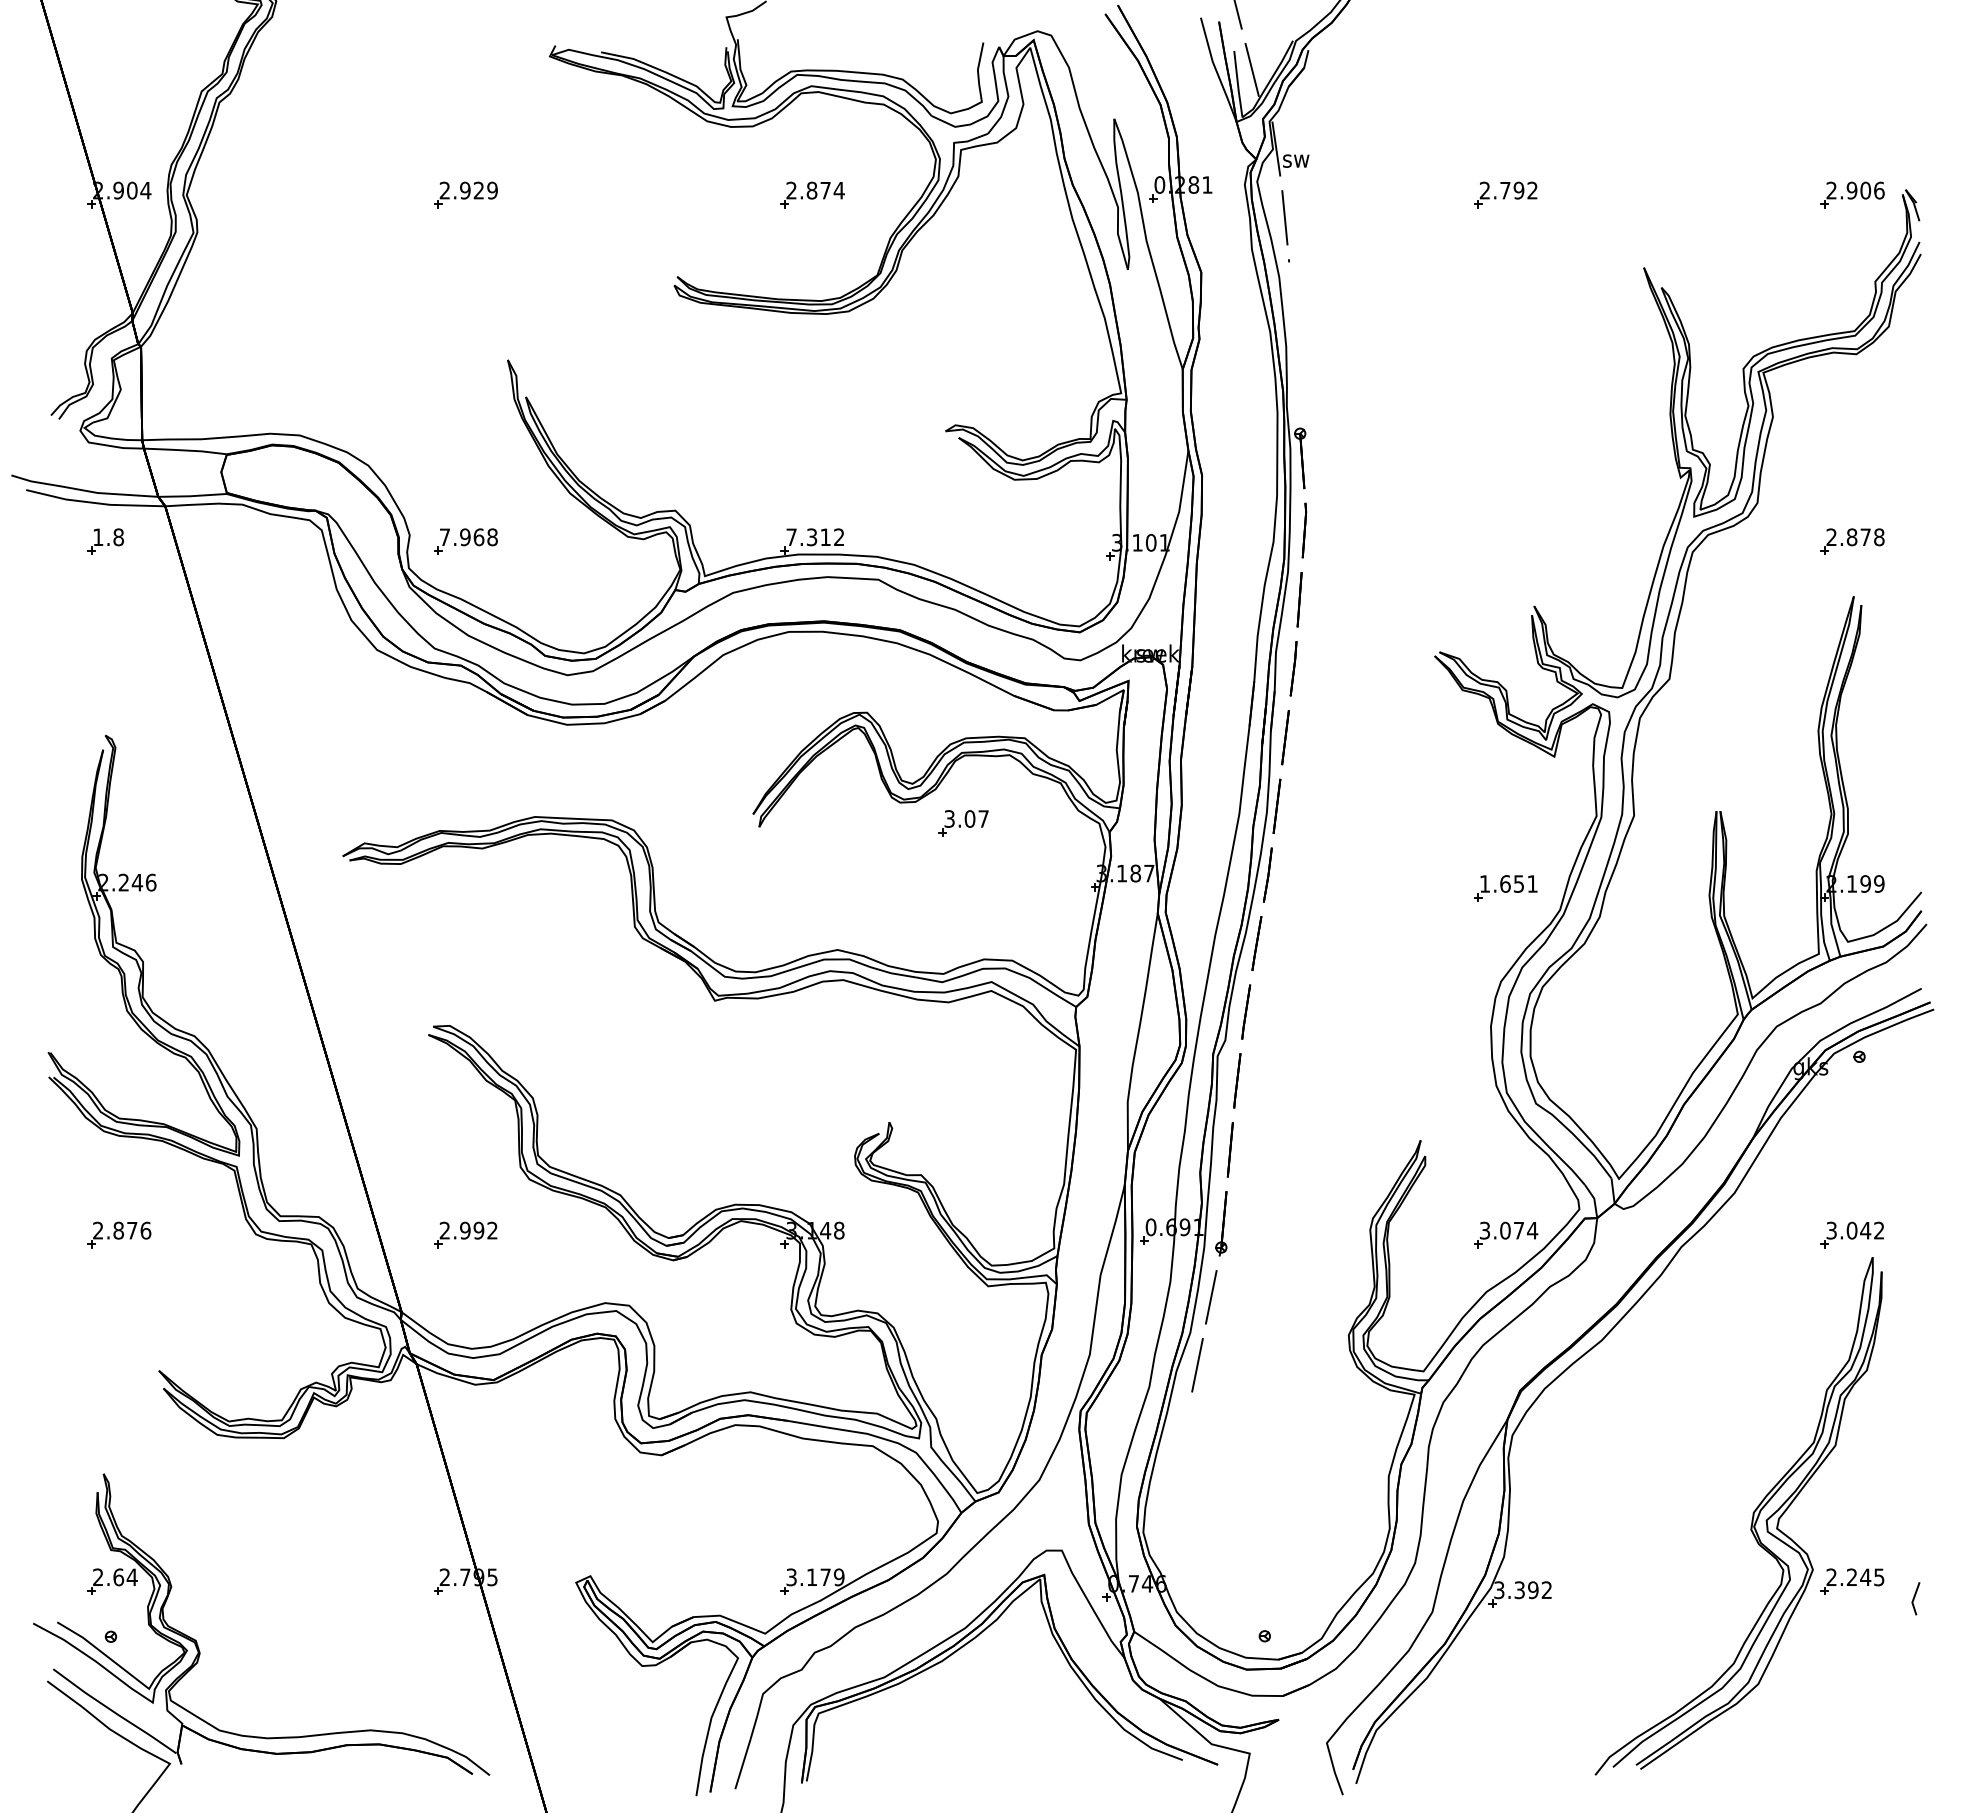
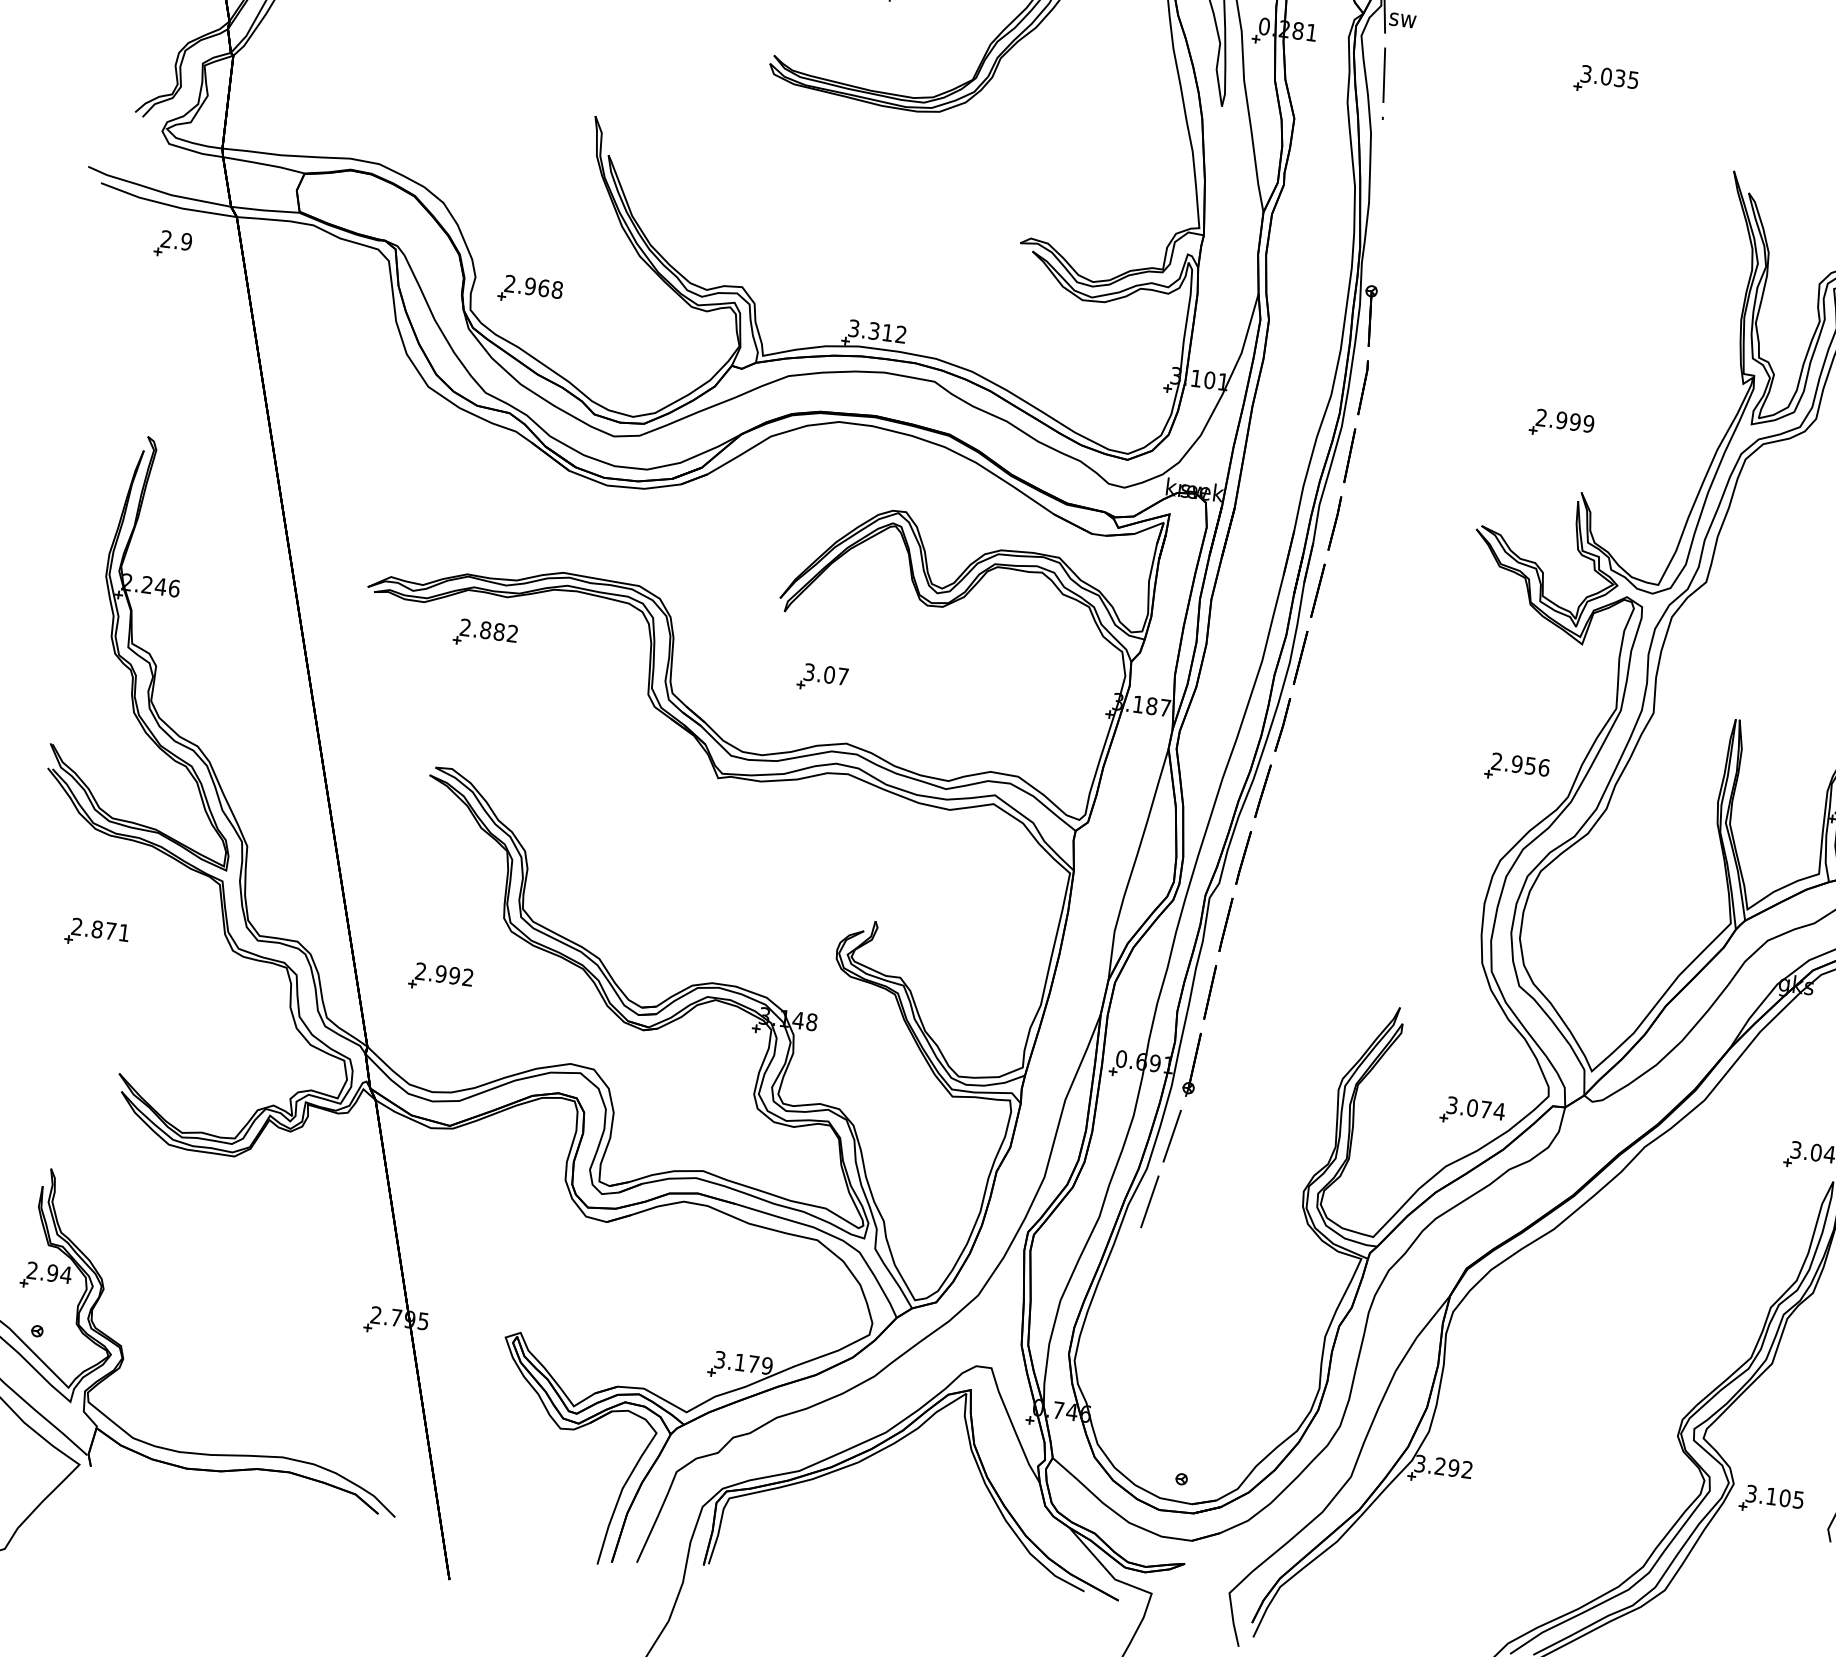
text: (1508, 190) -> (1609, 76), 2.792 -> 3.035
text: (444, 536) -> (509, 283), 7.968 -> 2.968
text: (108, 537) -> (176, 240), 1.8 -> 2.9
text: (791, 537) -> (853, 328), 7.312 -> 3.312
part: (1505, 541) -> (1561, 424), added
part: (963, 823) -> (822, 678), moved
text: (1508, 883) -> (1520, 764), 1.651 -> 2.956
part: (465, 888) -> (485, 634), added
text: (145, 1230) -> (123, 932), 2.876 -> 2.871
text: (118, 1577) -> (52, 1273), 2.64 -> 2.94
text: (1848, 1577) -> (1768, 1496), 2.245 -> 3.105
text: (1519, 1590) -> (1440, 1466), 3.392 -> 3.292

